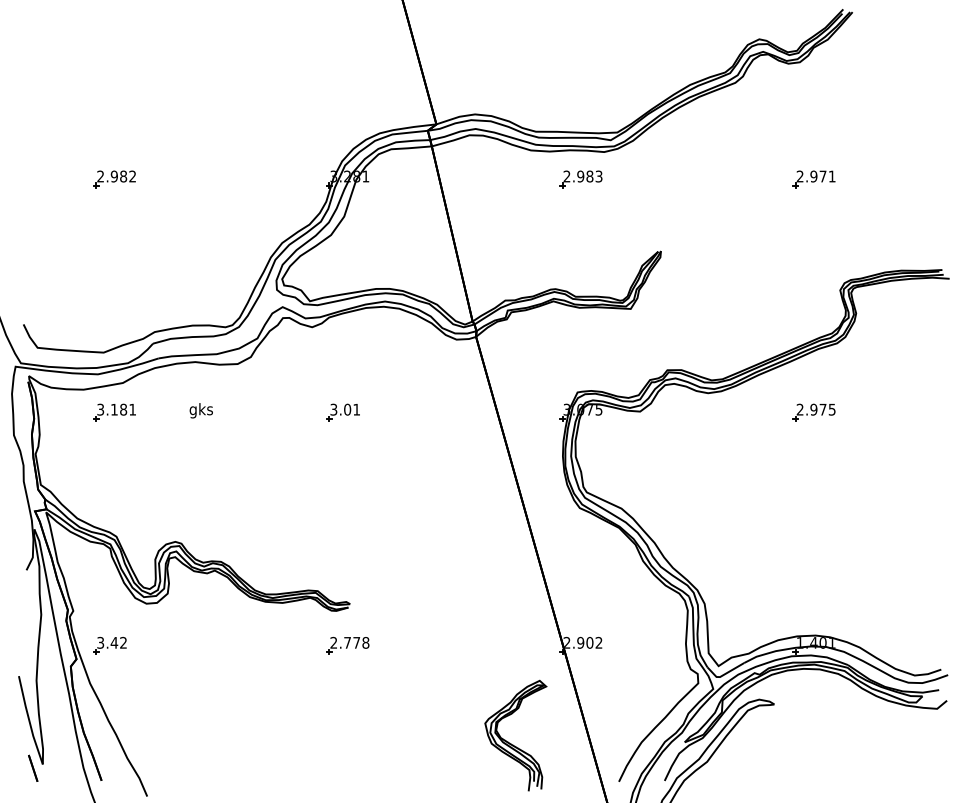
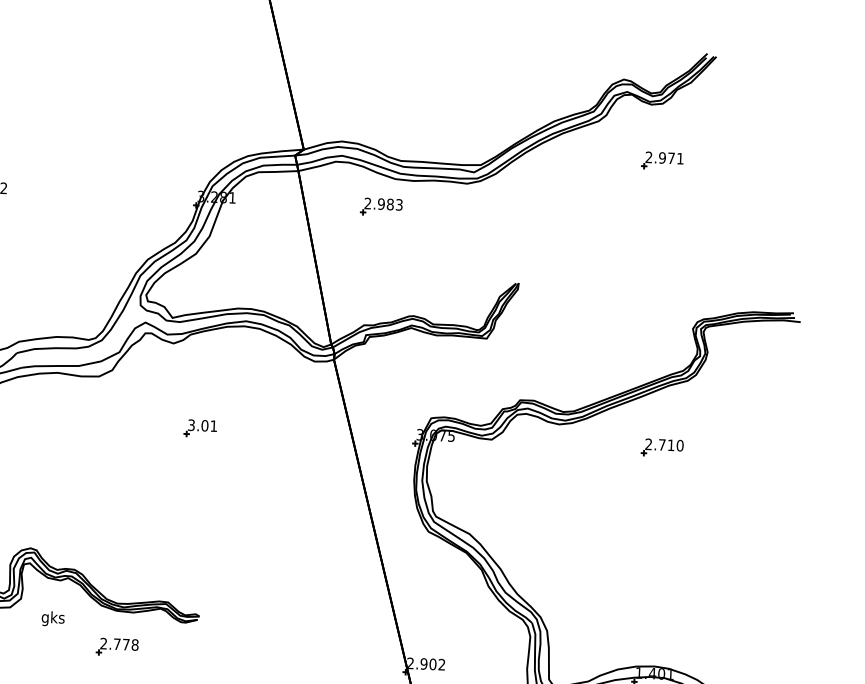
part: (580, 179) -> (381, 207), moved
part: (813, 179) -> (661, 160), moved
text: (822, 409) -> (670, 445), 2.975 -> 2.710
text: (200, 410) -> (52, 618), moved
part: (347, 645) -> (117, 646), moved

